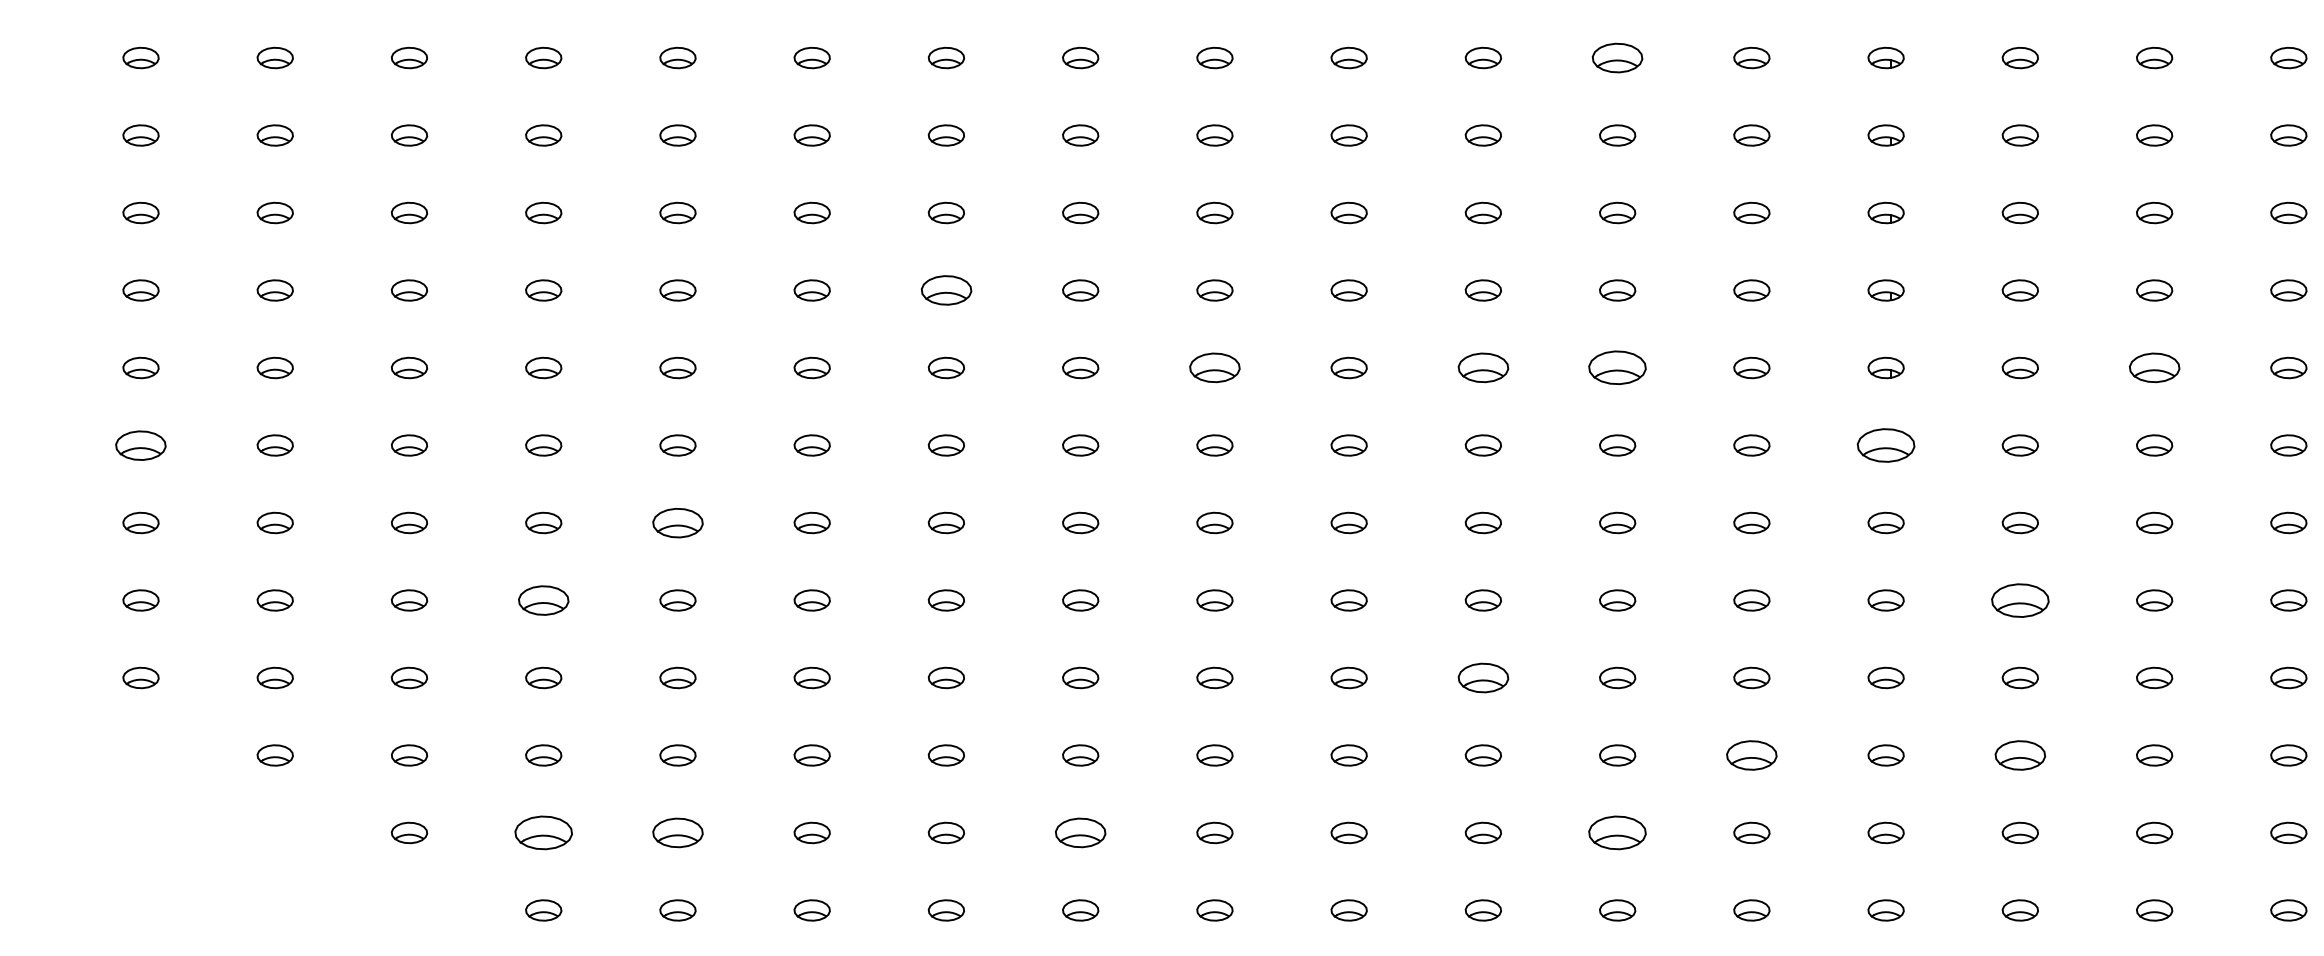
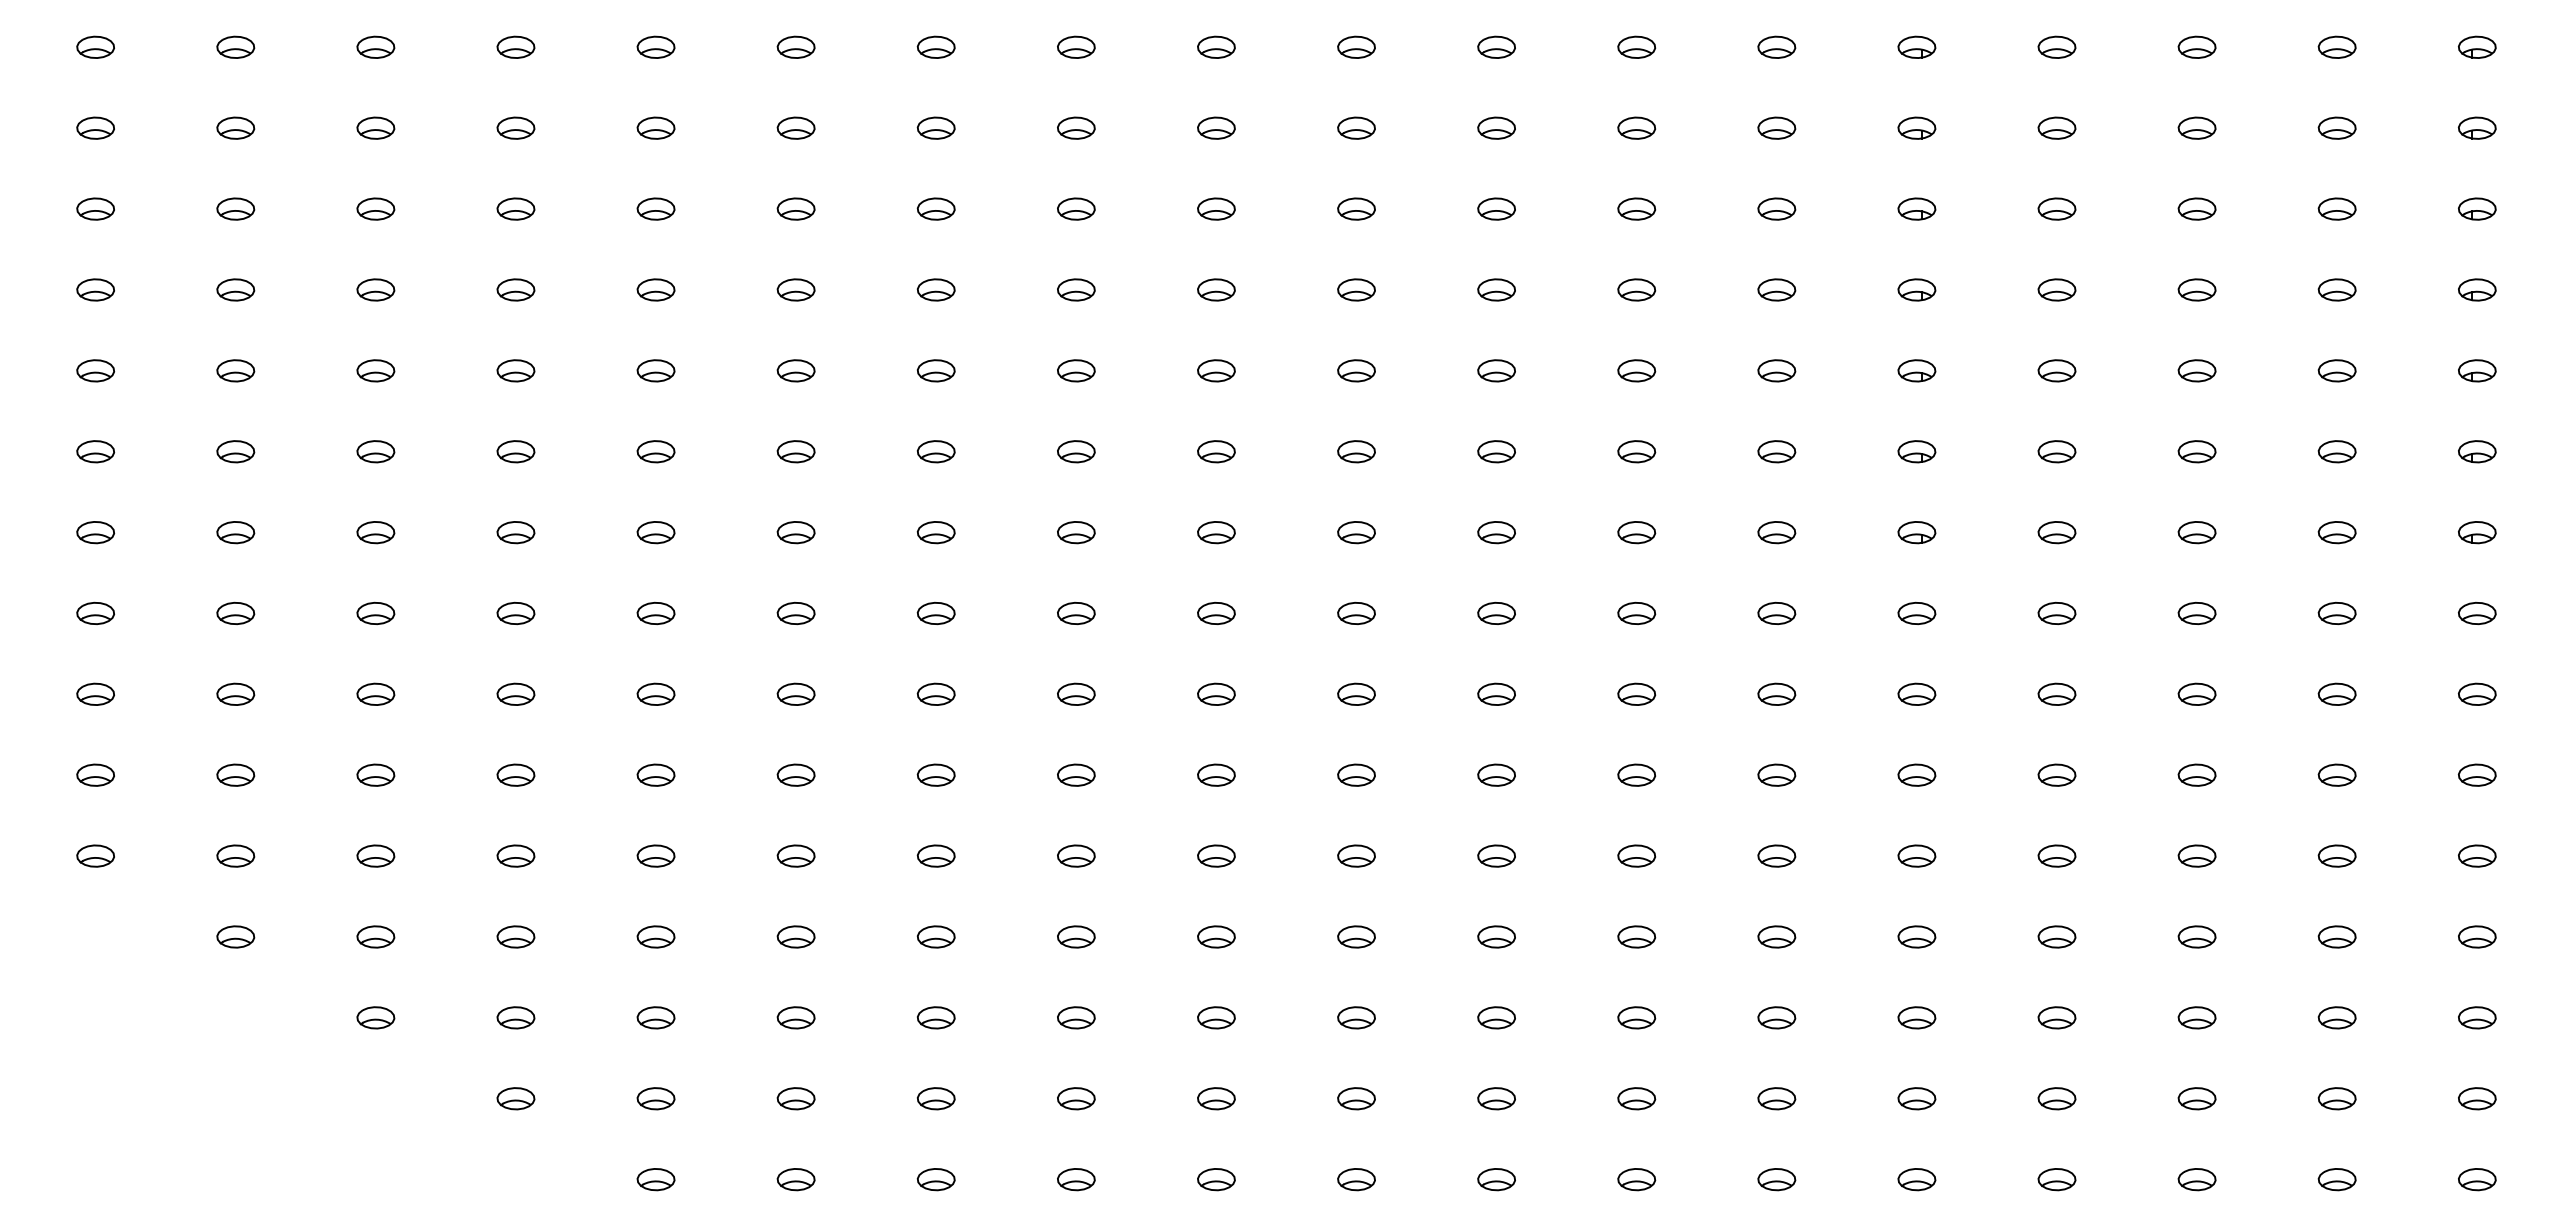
part: (1617, 57) -> (1636, 208), size x0.71
part: (945, 290) -> (935, 451), size x0.71
part: (1214, 367) -> (1216, 532), size x0.71
part: (1483, 367) -> (1496, 532), size x0.71
part: (1617, 367) -> (1636, 532), size x0.62
part: (2154, 367) -> (2196, 532), size x0.71
part: (140, 444) -> (95, 612), size x0.71
part: (1885, 445) -> (1916, 613), size x0.62
part: (677, 522) -> (655, 693), size x0.71
part: (543, 599) -> (515, 774), size x0.71
part: (2019, 599) -> (2056, 774), size x0.62
part: (1483, 677) -> (1496, 855), size x0.71
part: (1751, 755) -> (1776, 936), size x0.71
part: (2019, 755) -> (2056, 936), size x0.71
part: (543, 832) -> (515, 1017), size x0.62
part: (677, 832) -> (655, 1017), size x0.71
part: (1080, 832) -> (1076, 1017), size x0.71
part: (1617, 832) -> (1636, 1017), size x0.62

